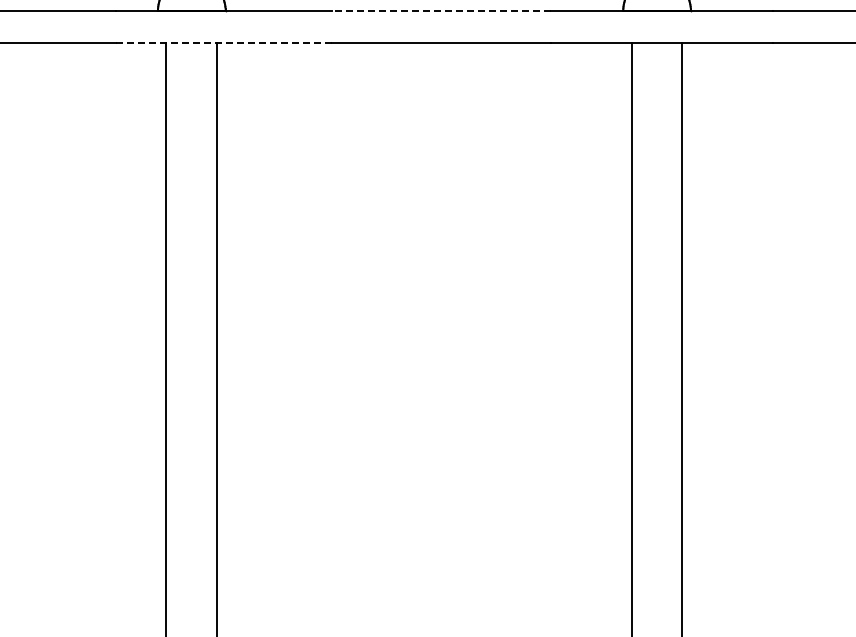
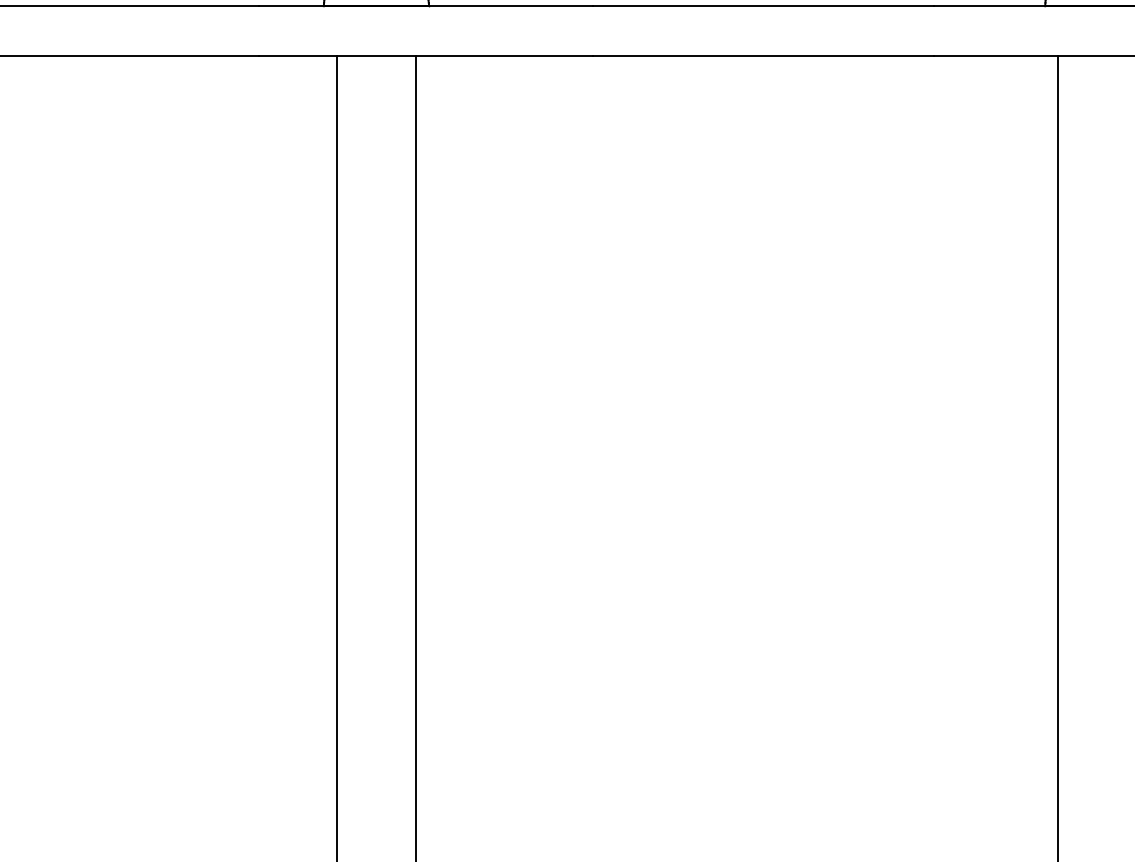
line: (441, 10) -> (763, 5), dashed -> solid
line: (223, 43) -> (425, 56), dashed -> solid

